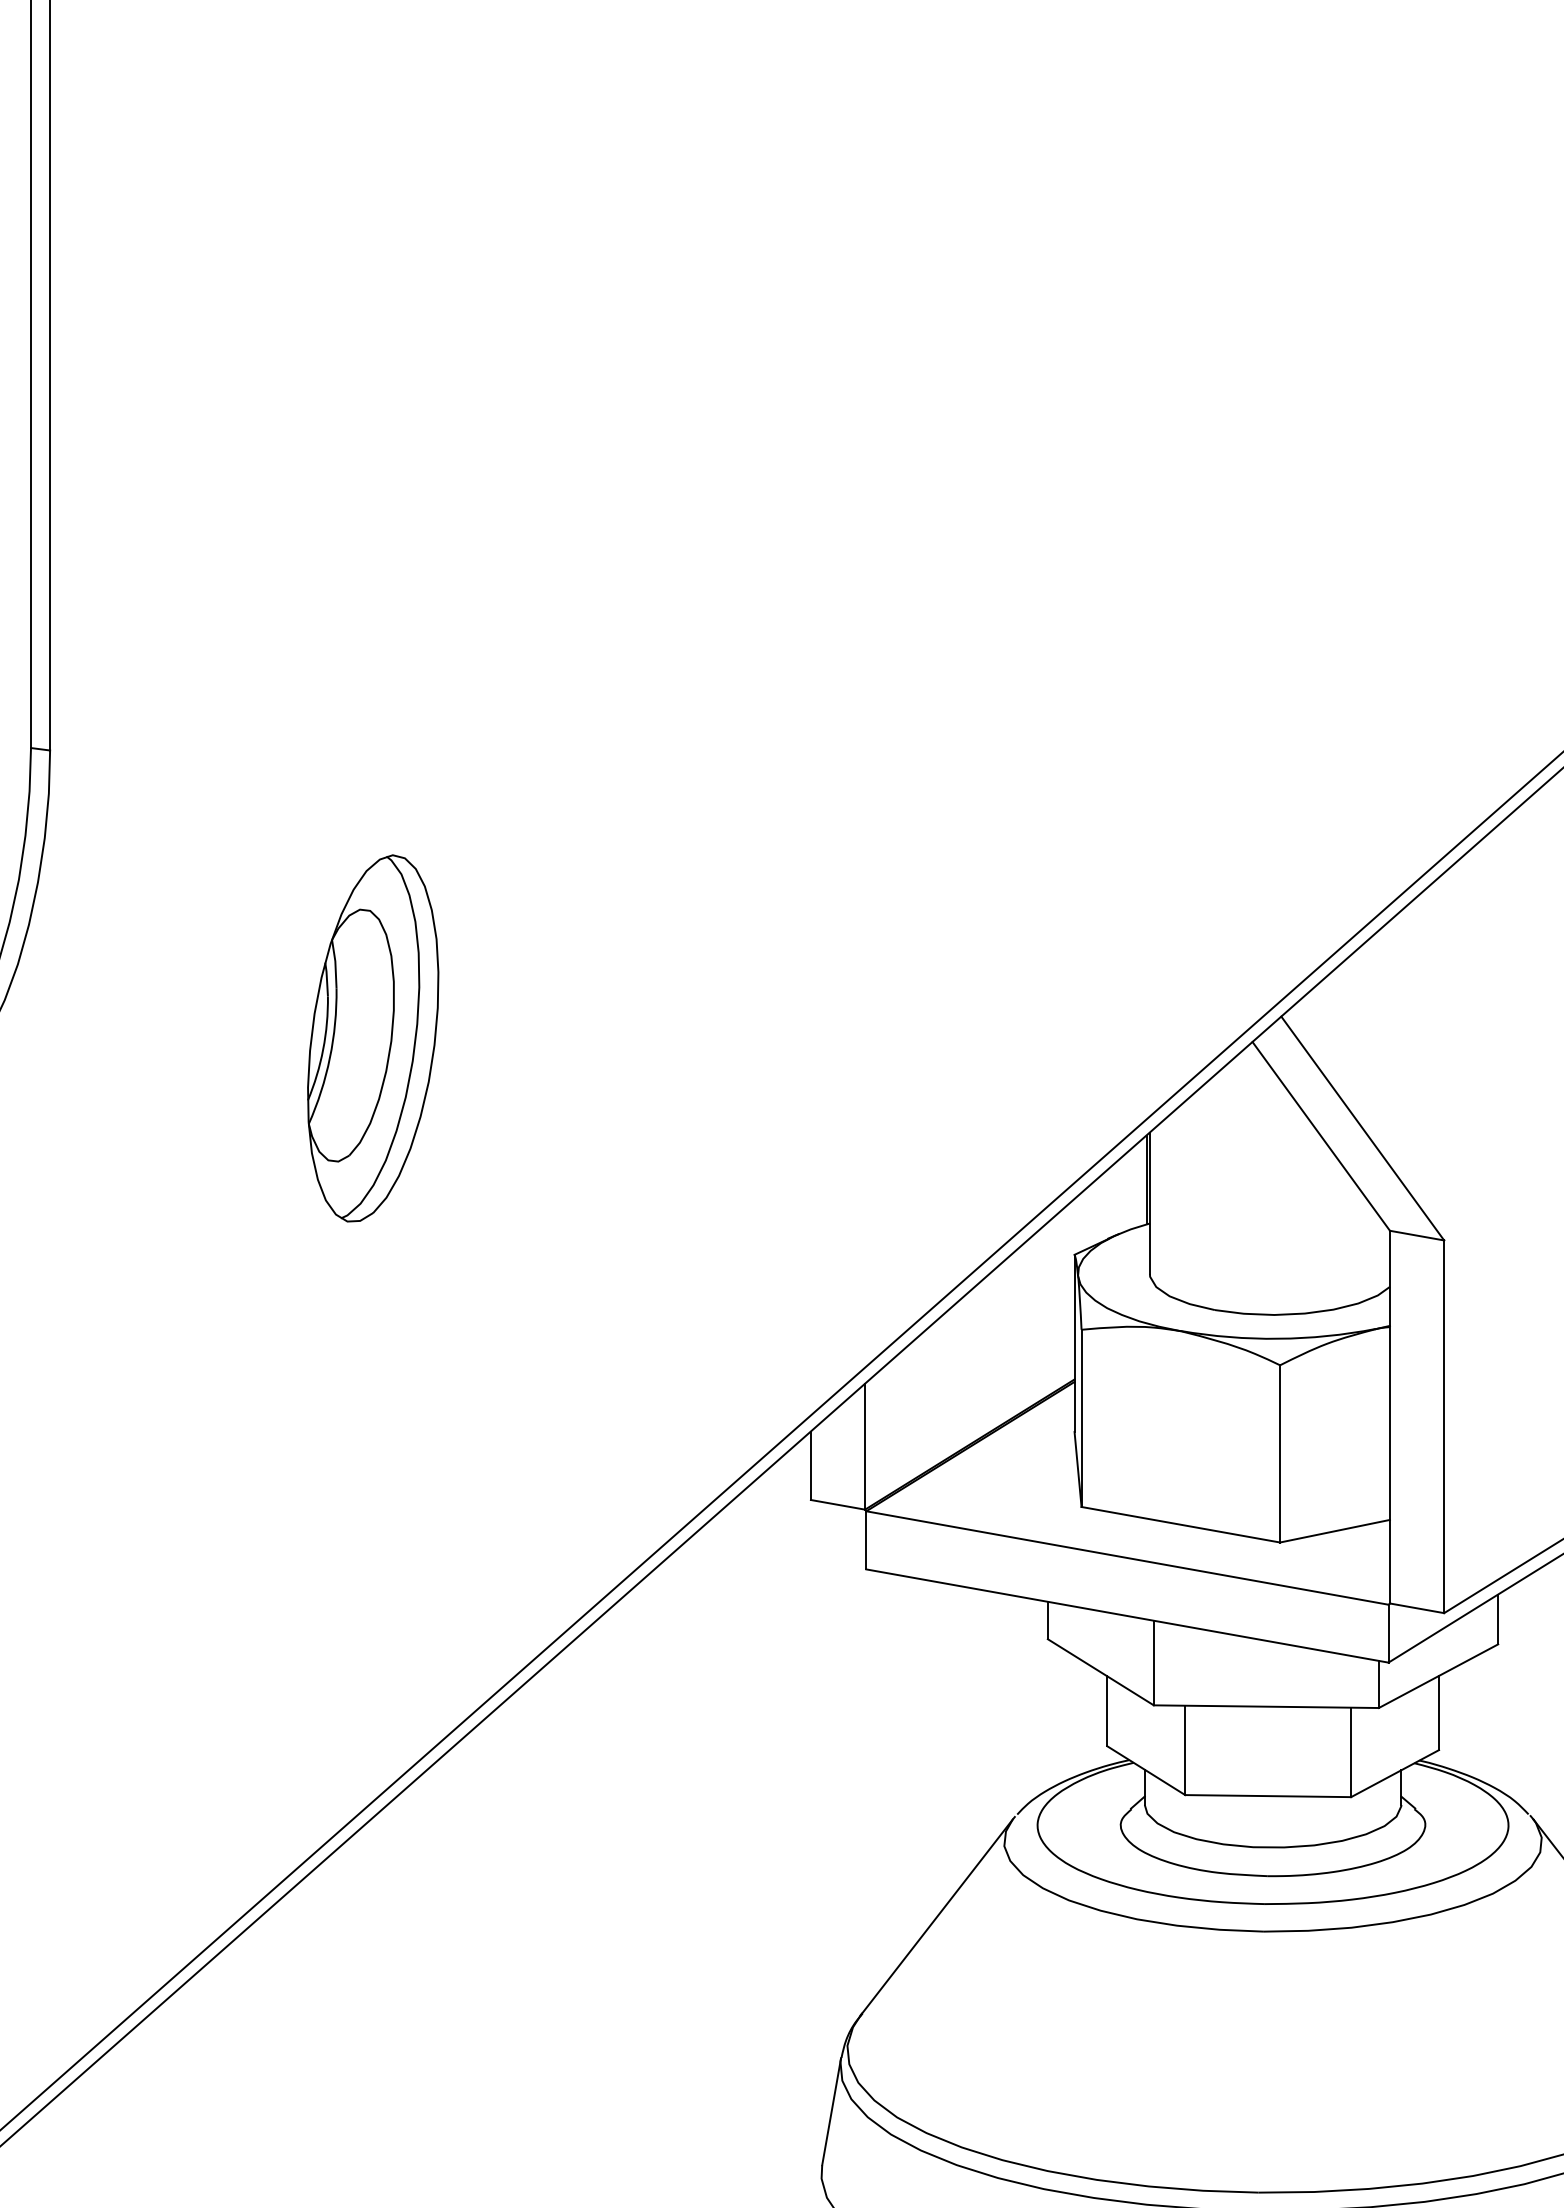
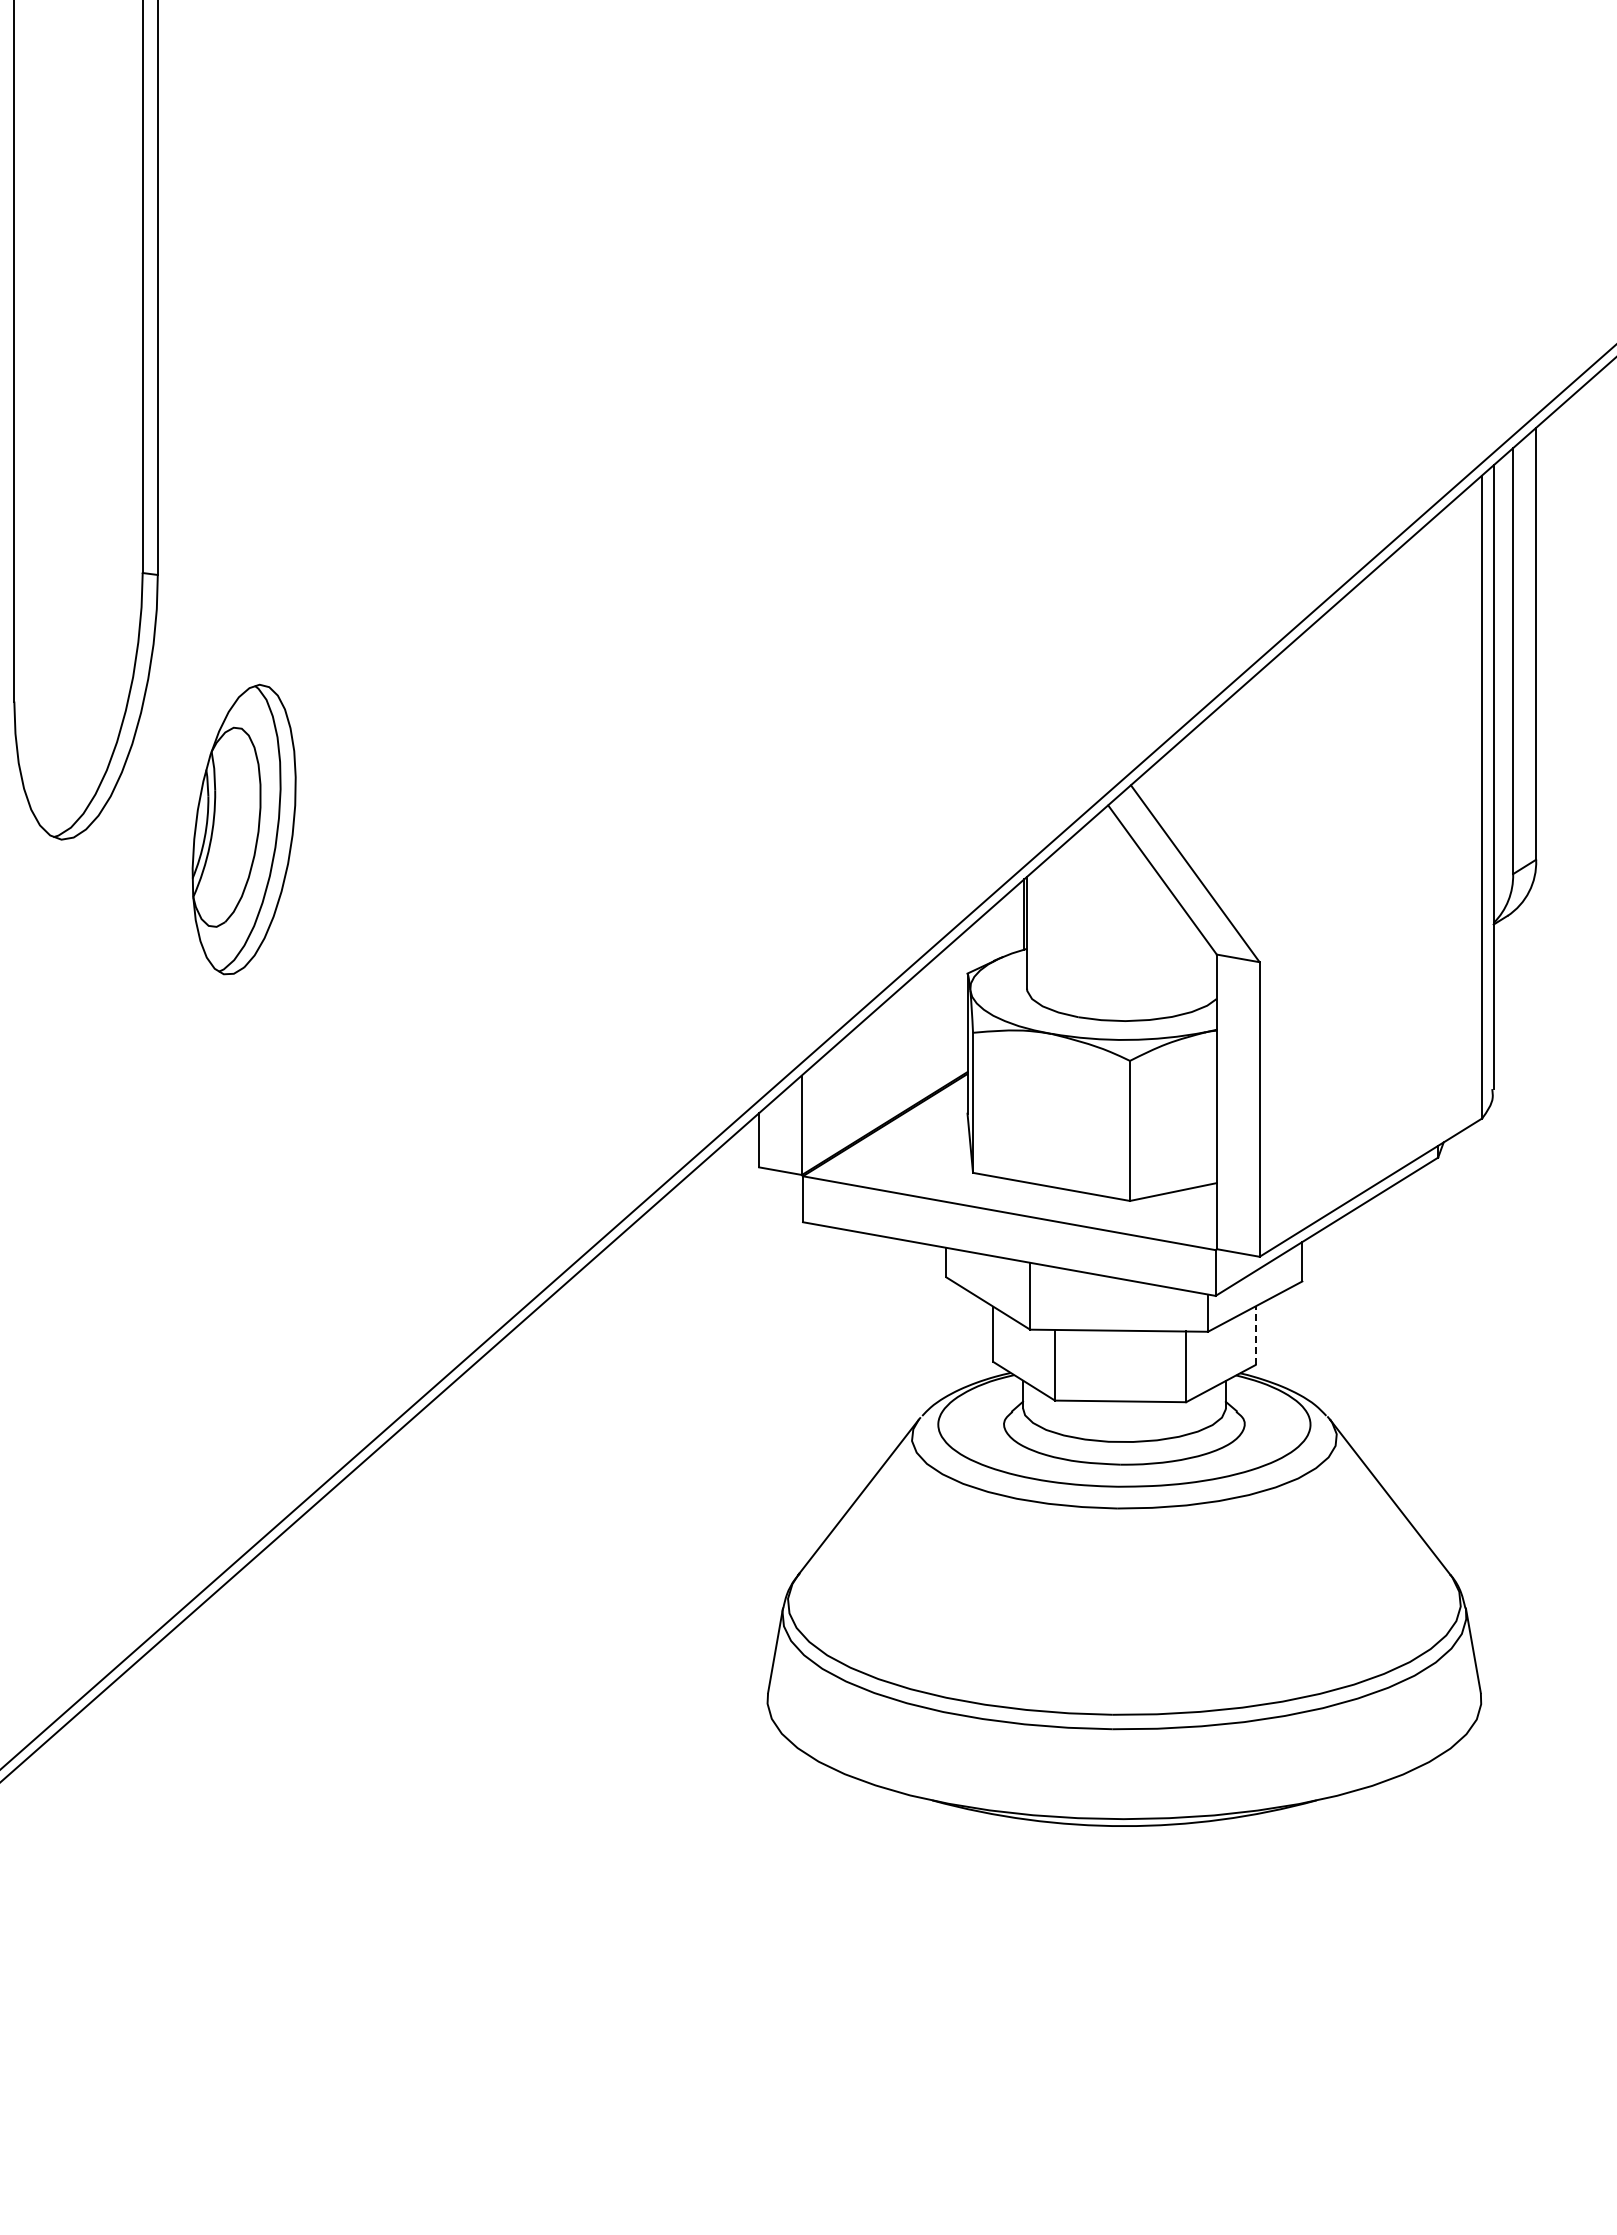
part: (372, 1038) -> (243, 829), moved
line: (1438, 1712) -> (1255, 1335), solid -> dashed

